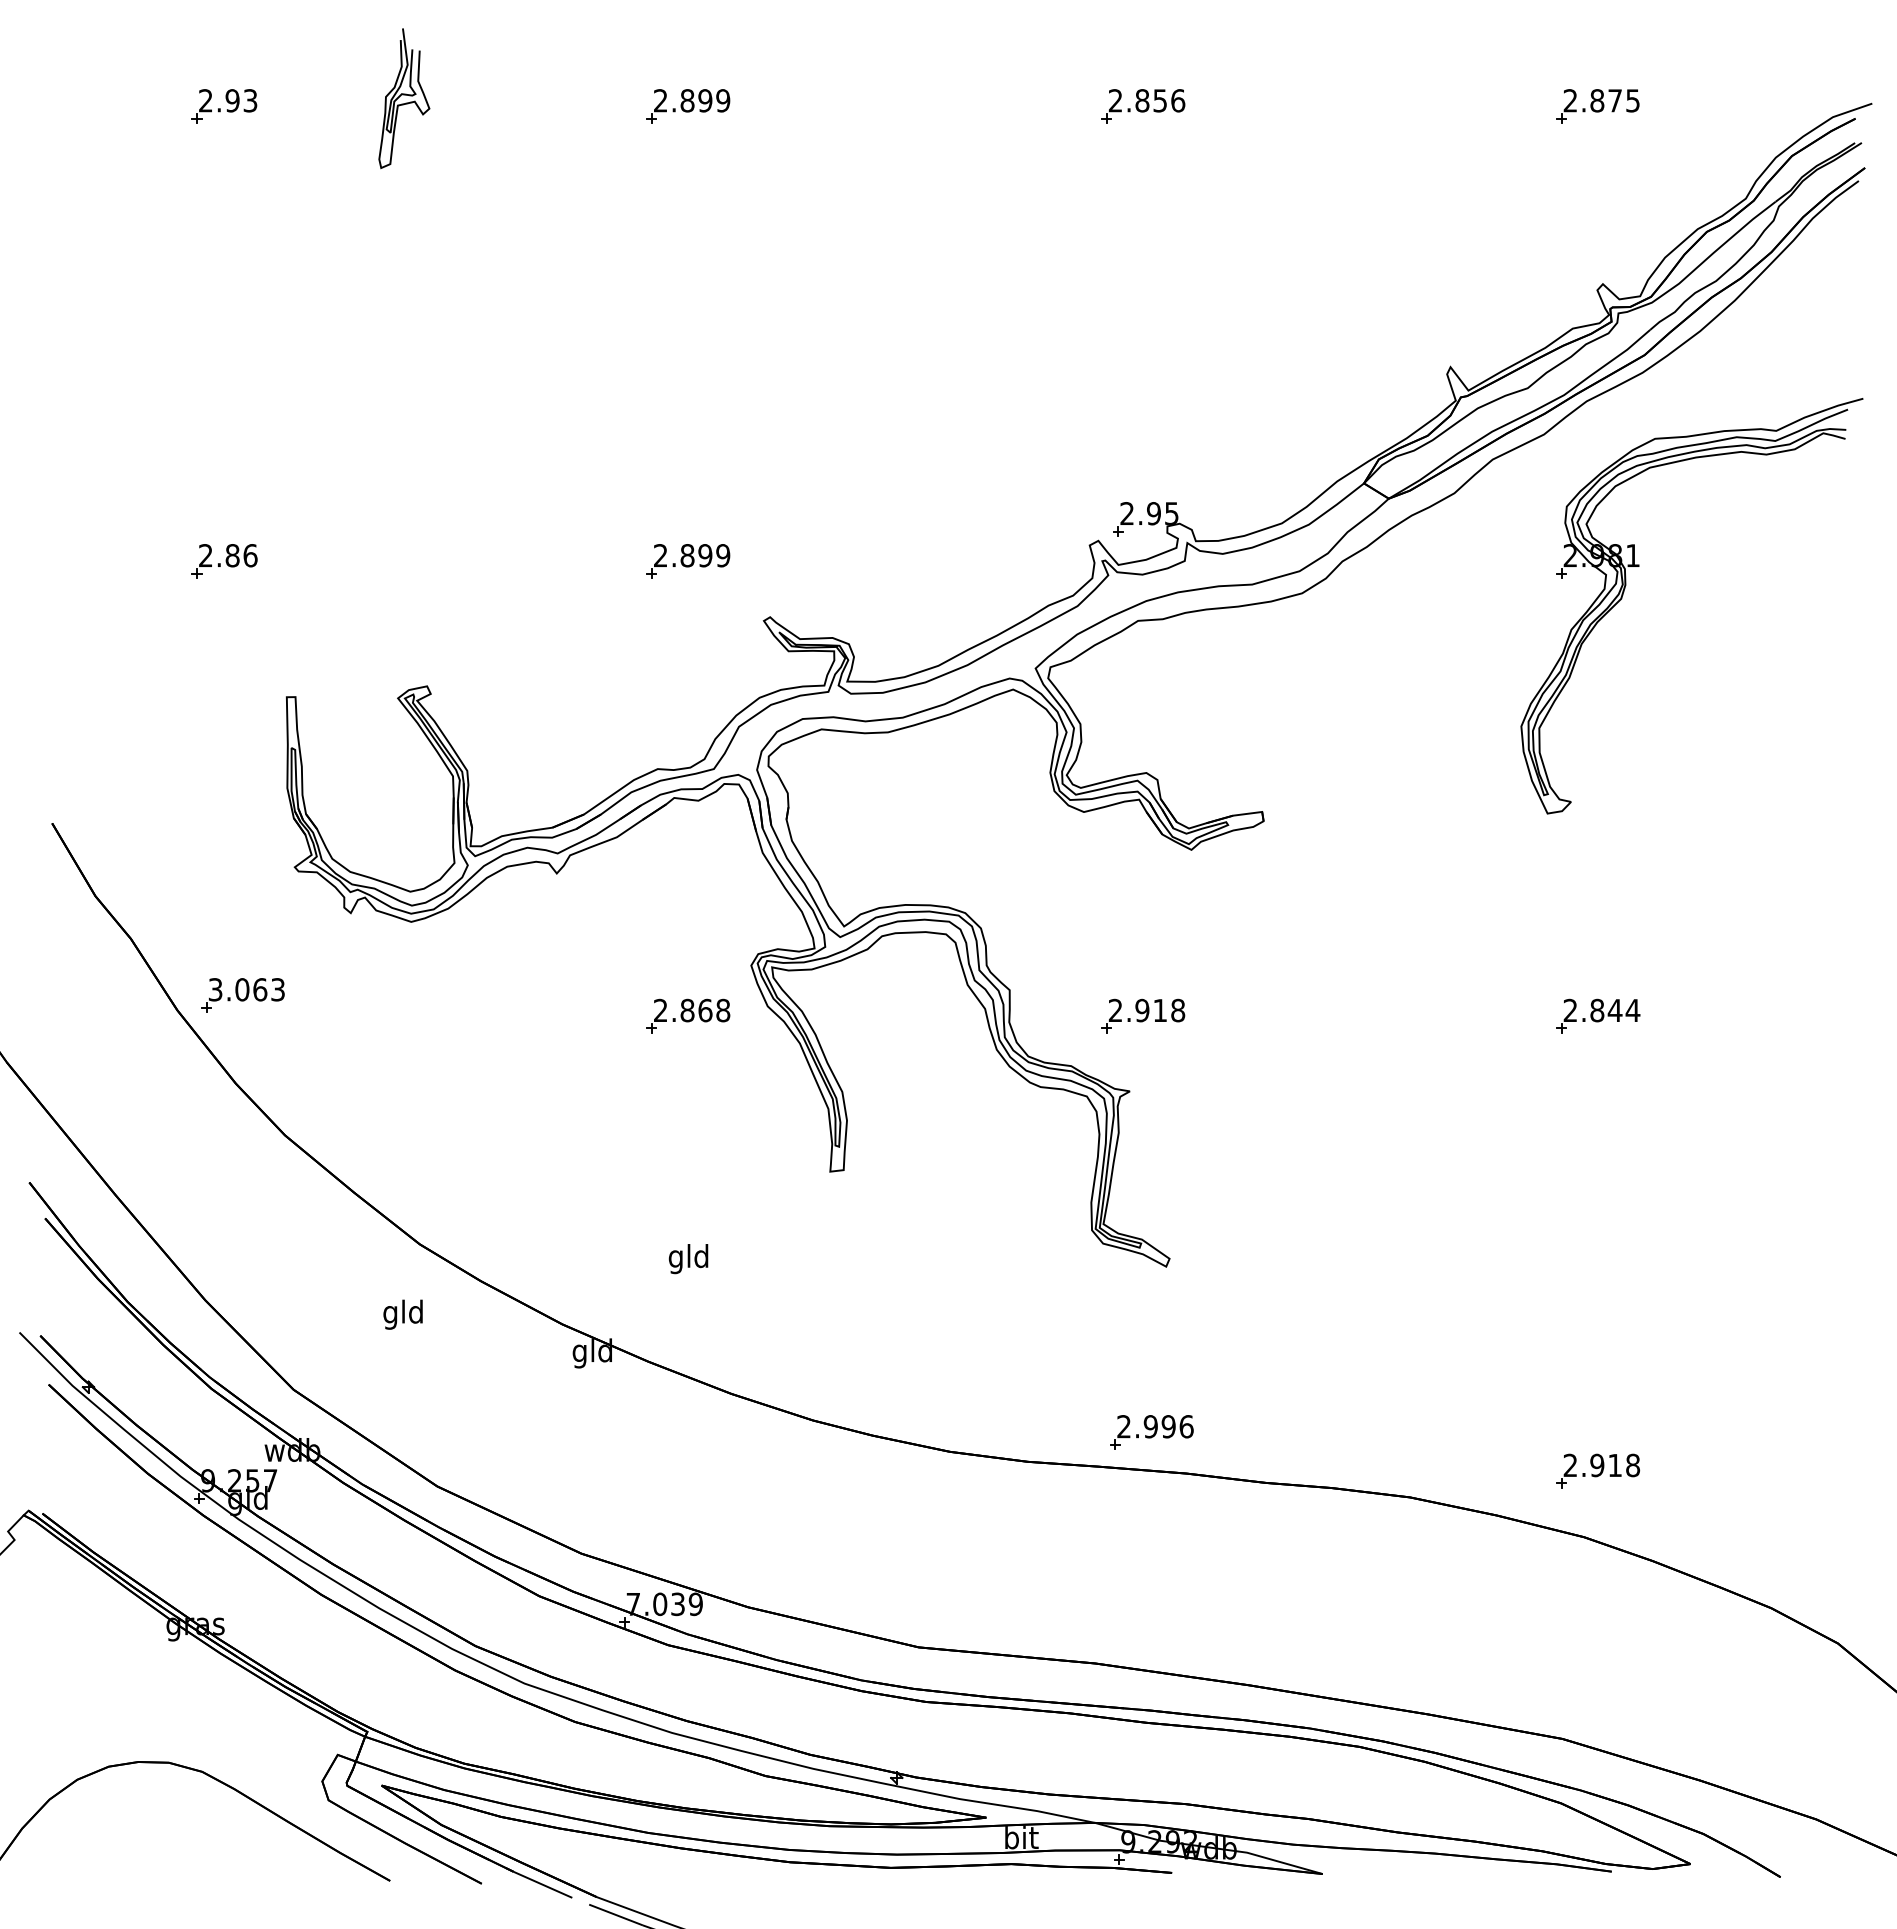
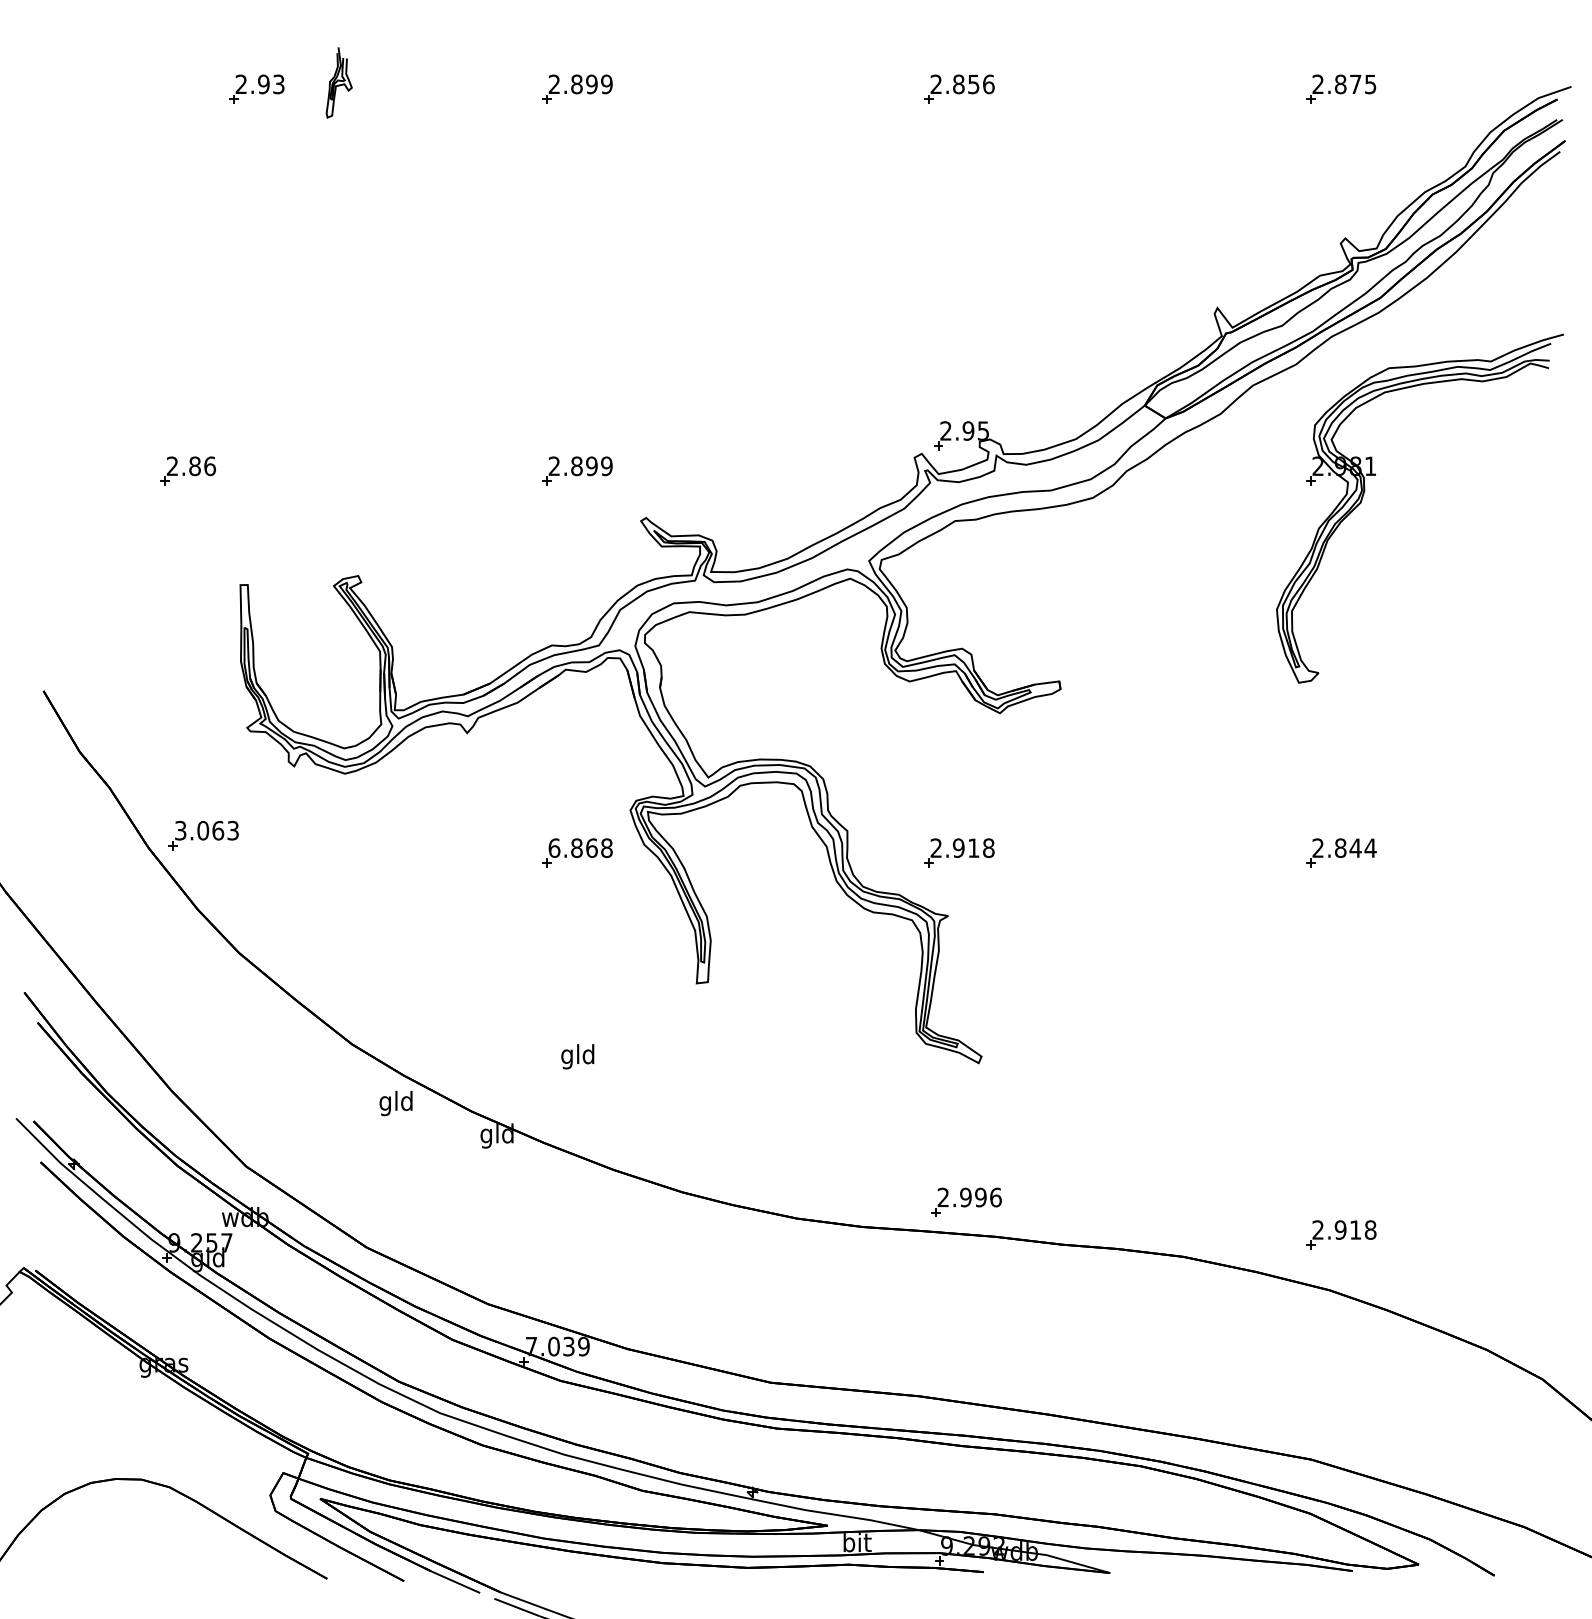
part: (404, 98) -> (339, 82), size x0.6
part: (224, 106) -> (257, 89), moved
text: (660, 1010) -> (554, 848), 2.868 -> 6.868
text: (402, 1314) -> (395, 1103), moved

